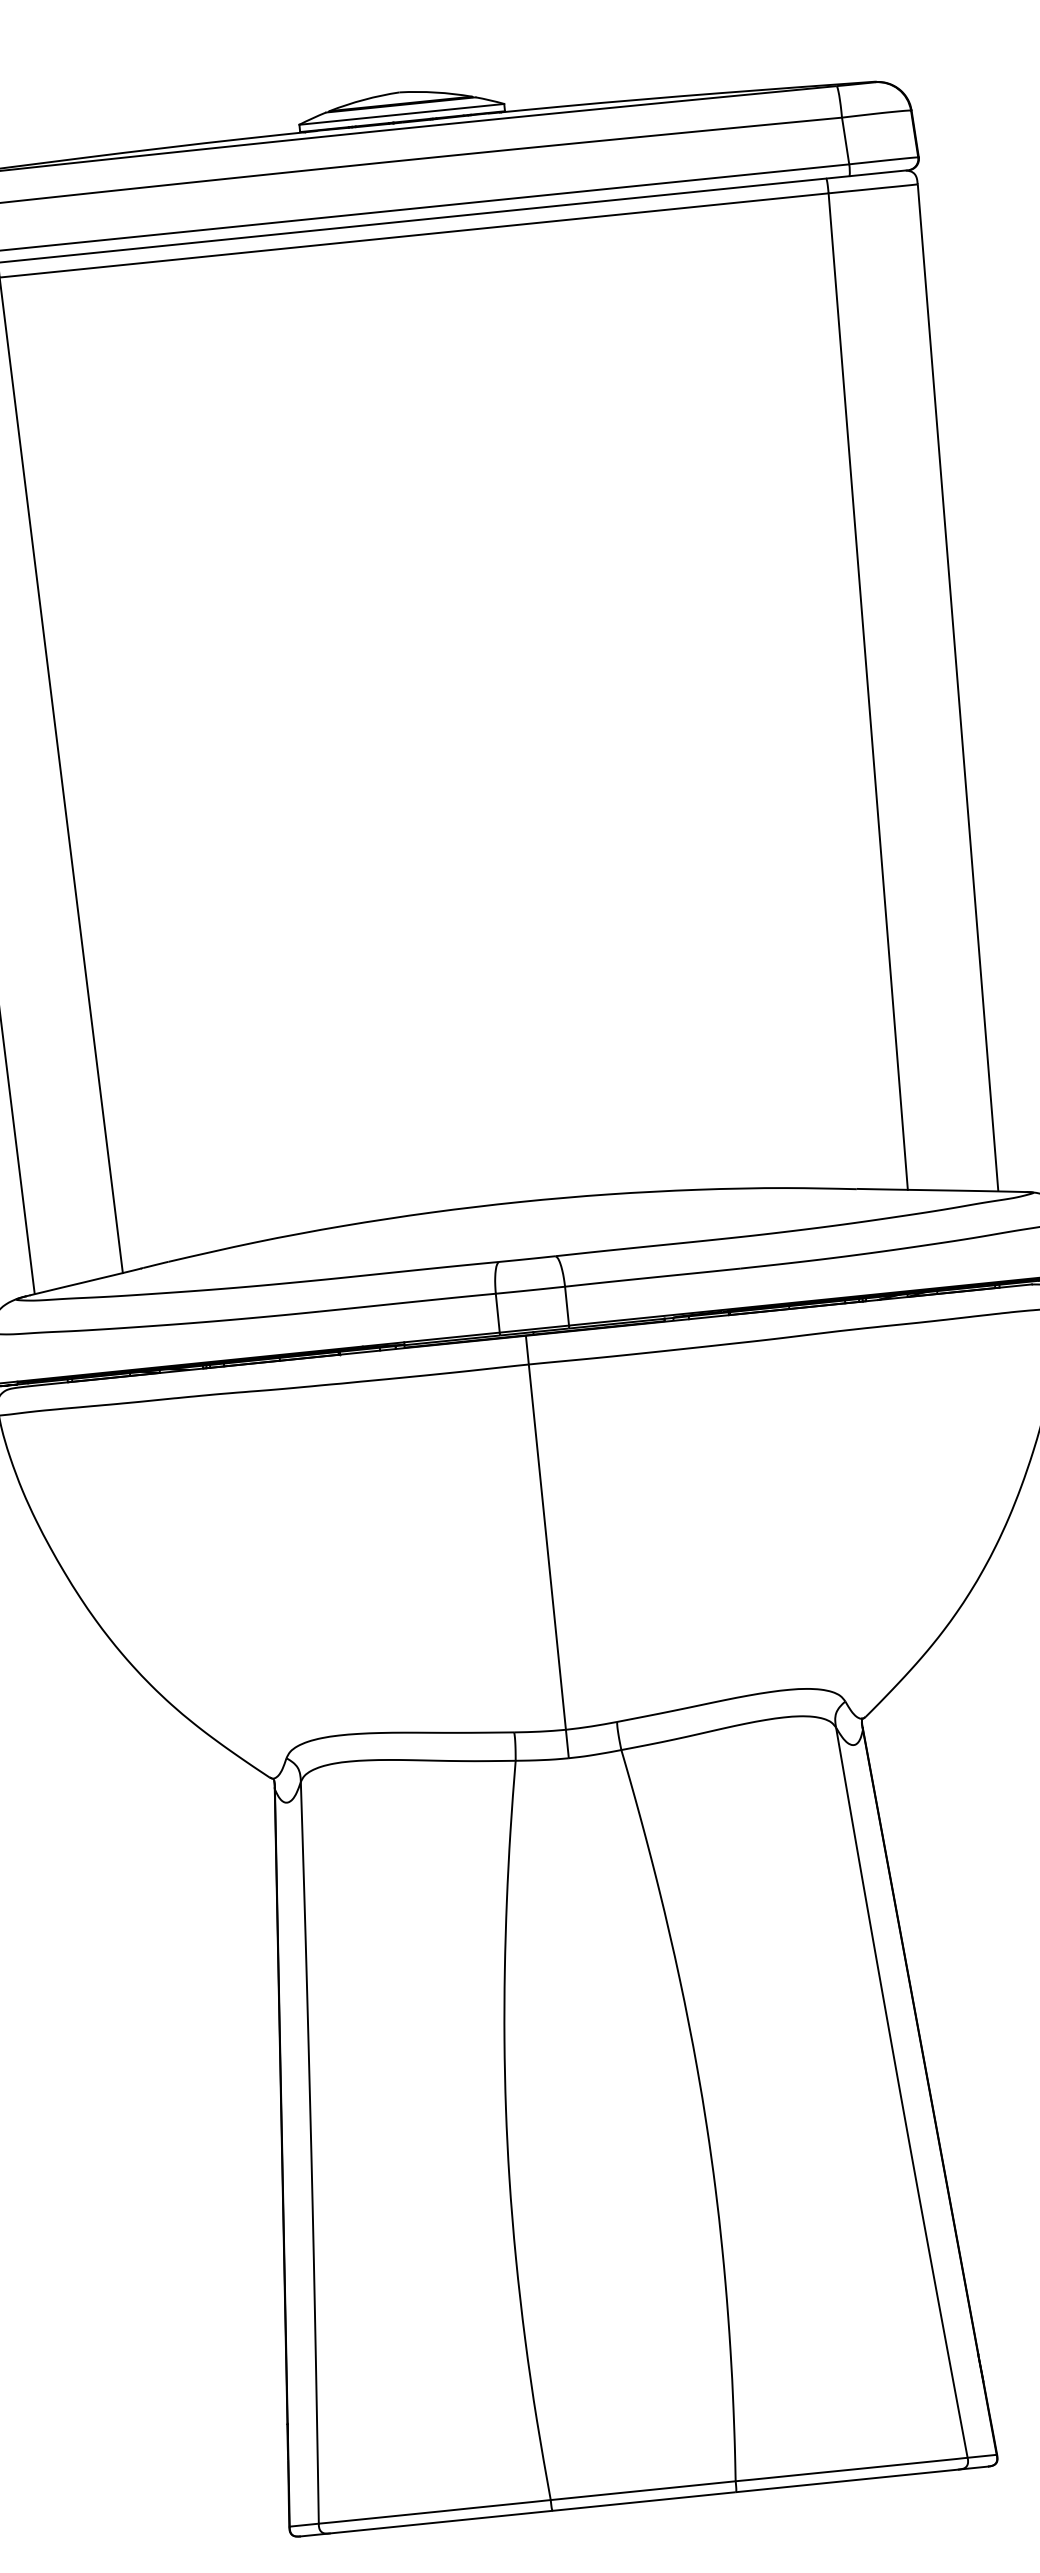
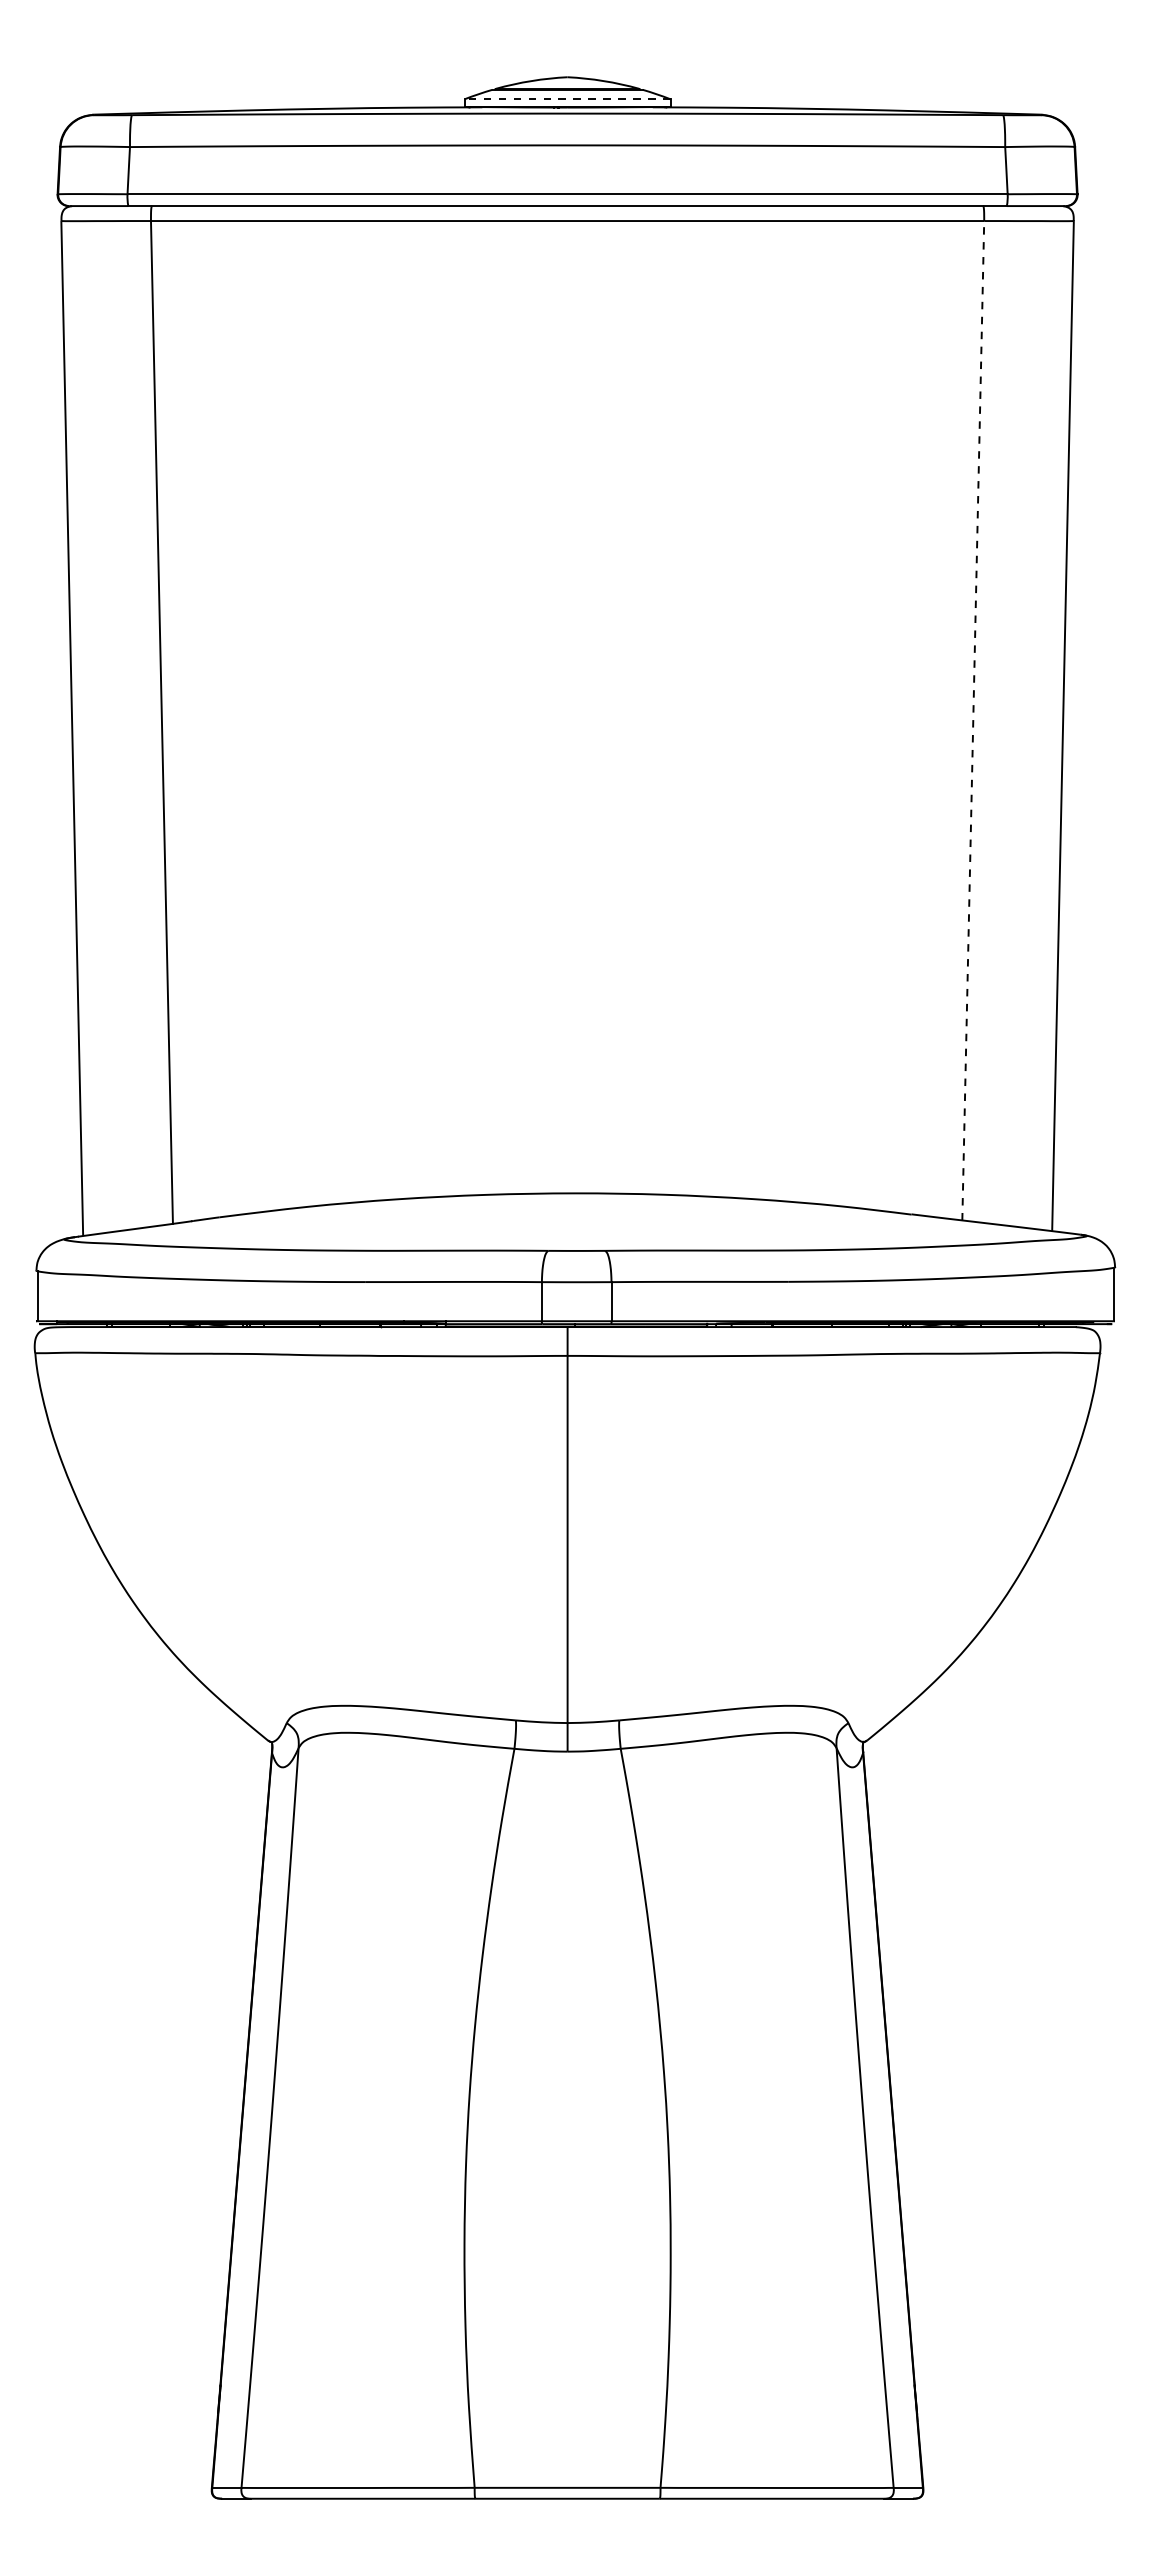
line: (401, 114) -> (567, 99), solid -> dashed
line: (868, 691) -> (973, 720), solid -> dashed

